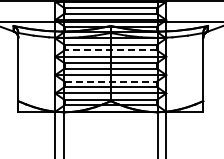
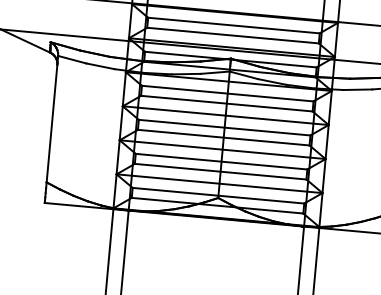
line: (110, 50) -> (226, 103), dashed -> solid
line: (111, 81) -> (222, 161), dashed -> solid

